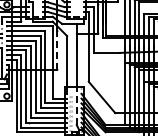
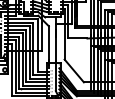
line: (57, 50) -> (41, 36), dashed -> solid
line: (76, 104) -> (55, 76), dashed -> solid

